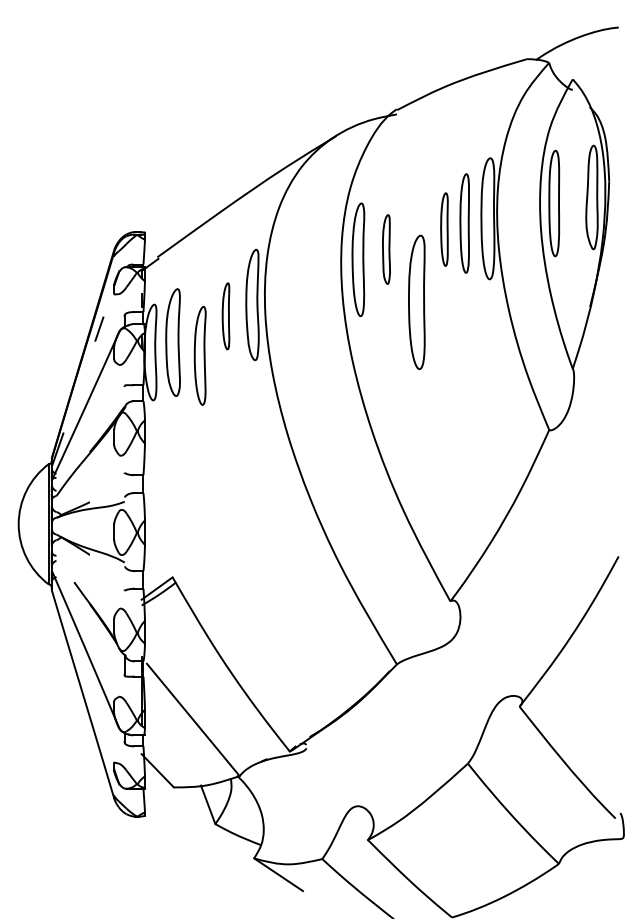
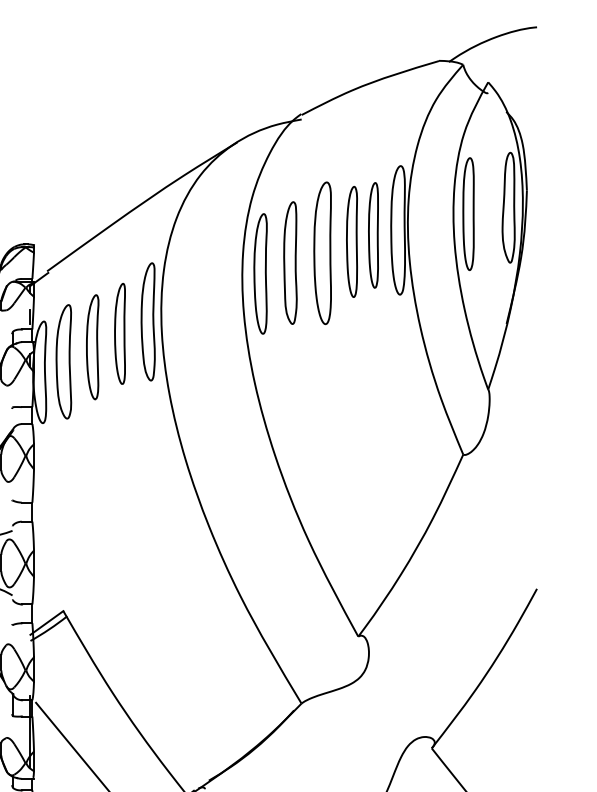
part: (444, 229) -> (352, 241), size x1.43
part: (386, 249) -> (290, 262), size x1.67
part: (416, 301) -> (322, 252), moved
part: (225, 316) -> (119, 334), size x1.43
part: (199, 355) -> (91, 346), moved

